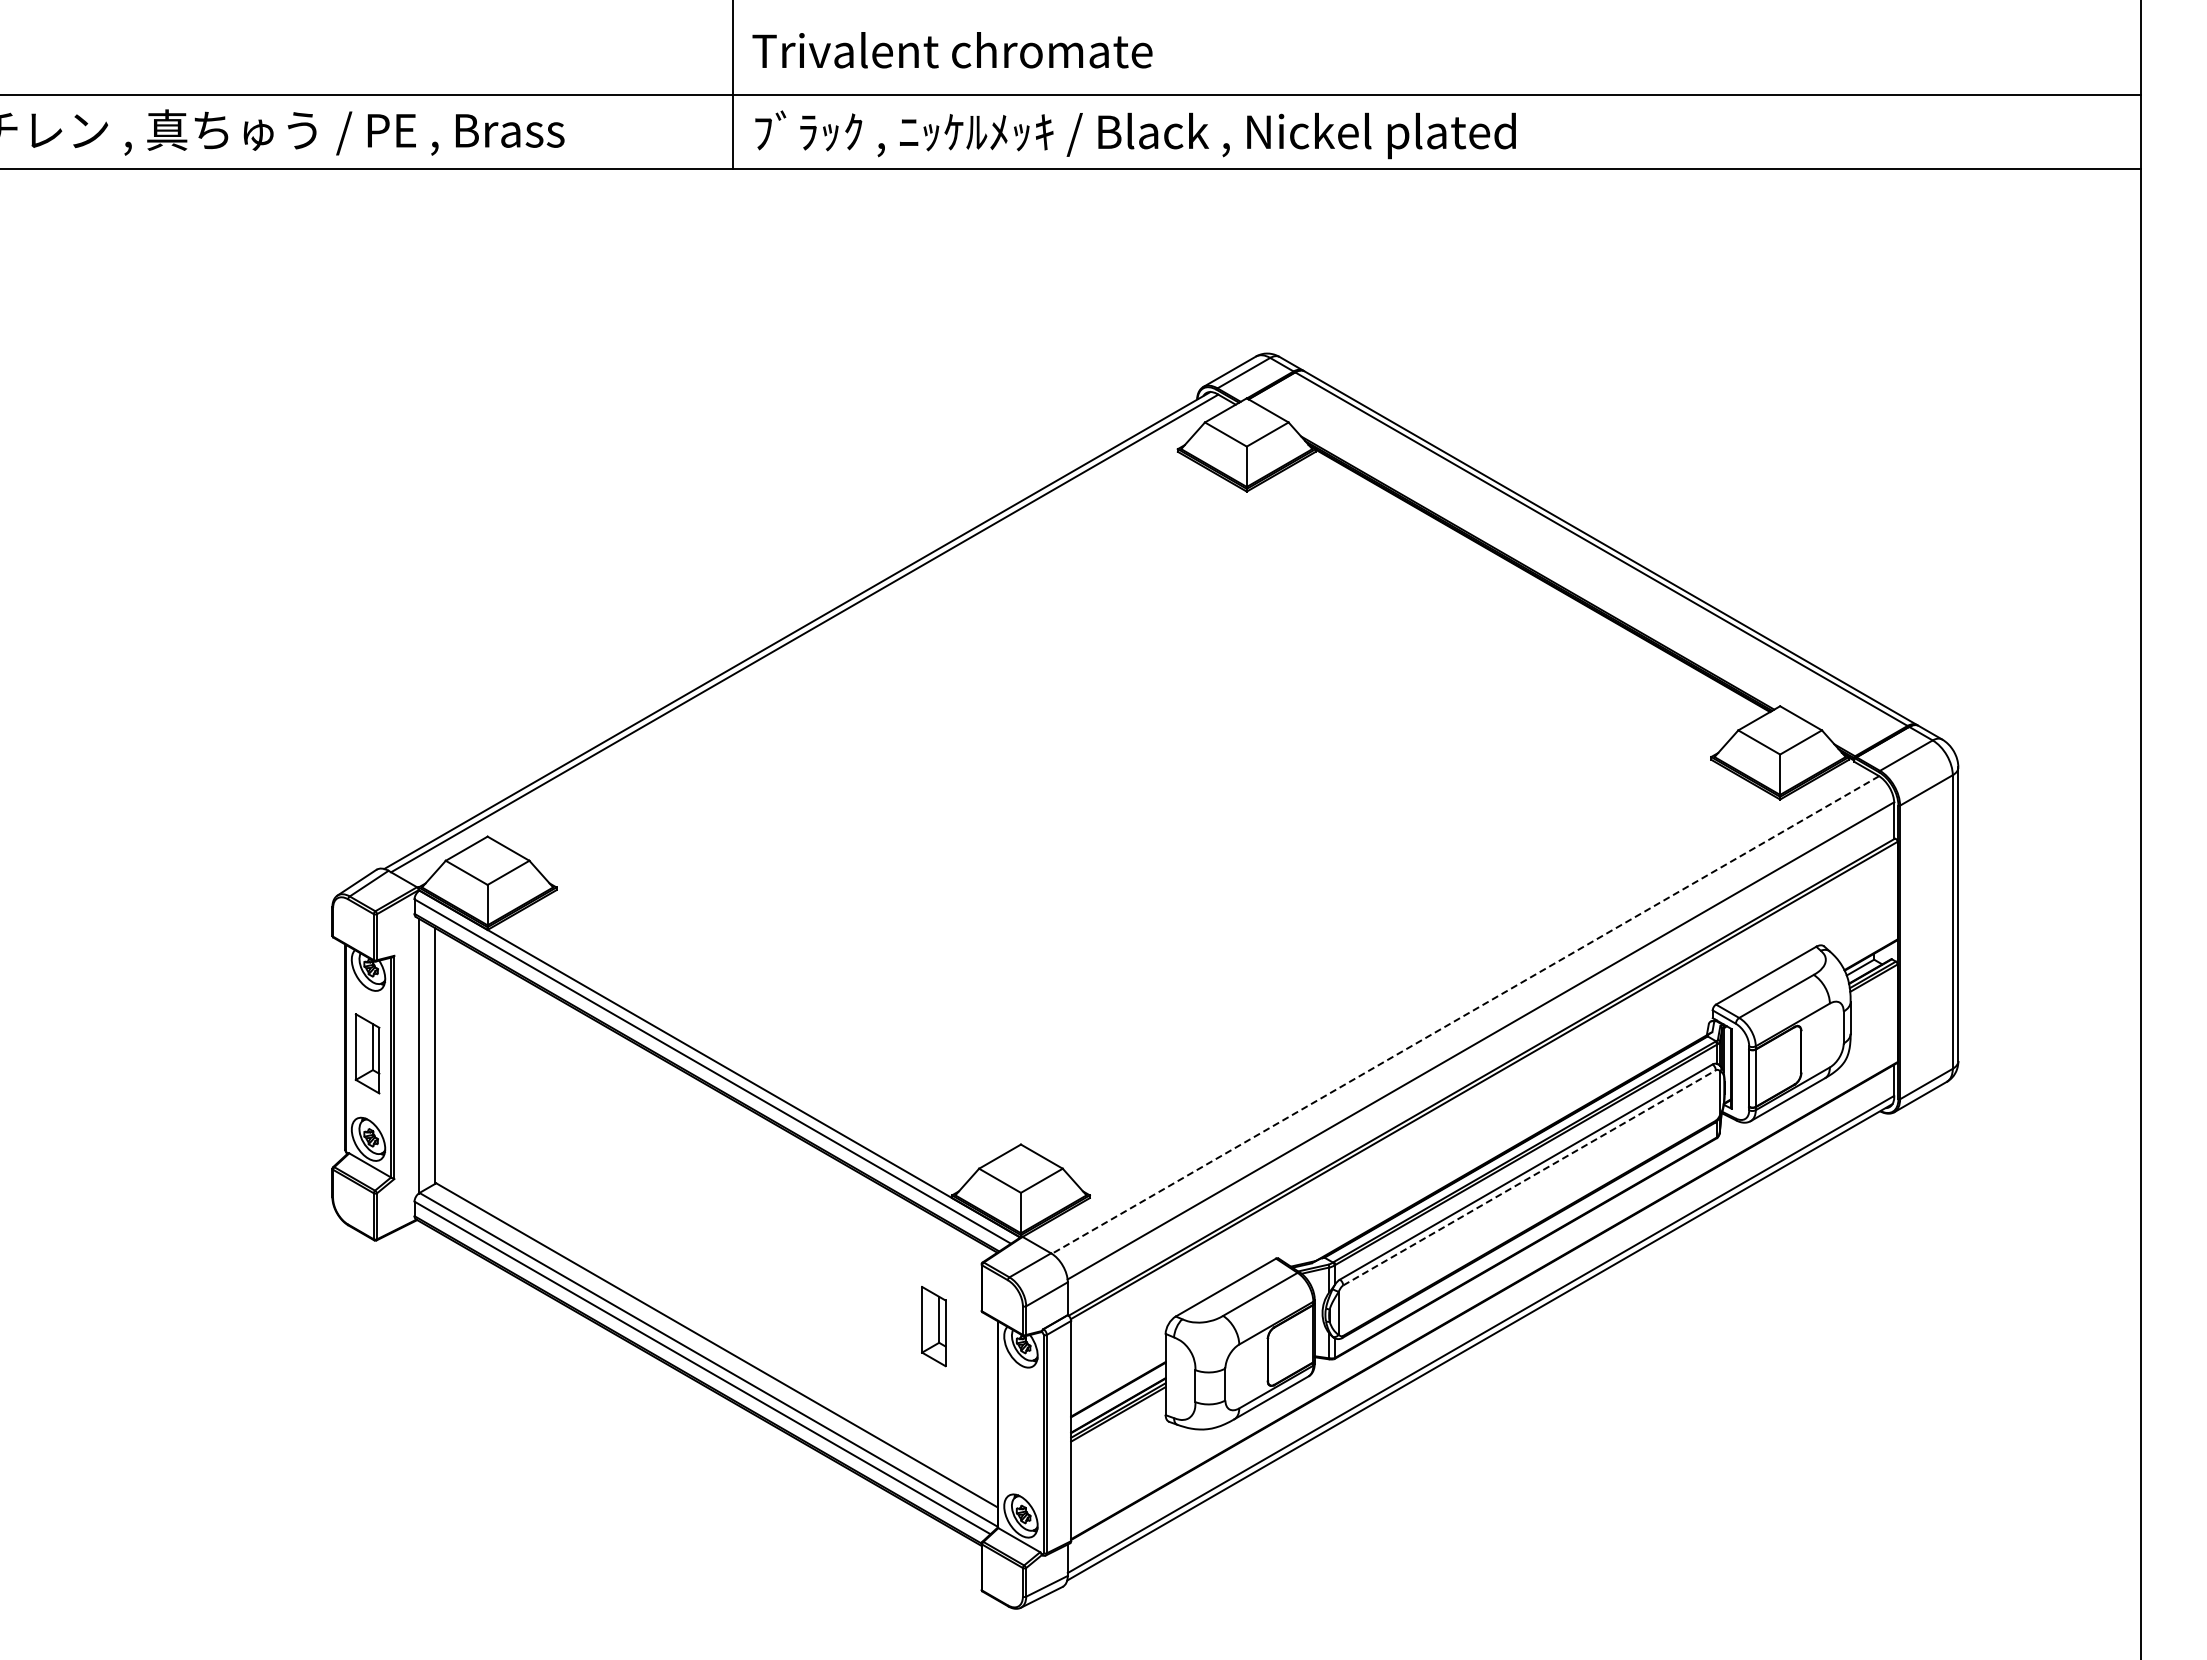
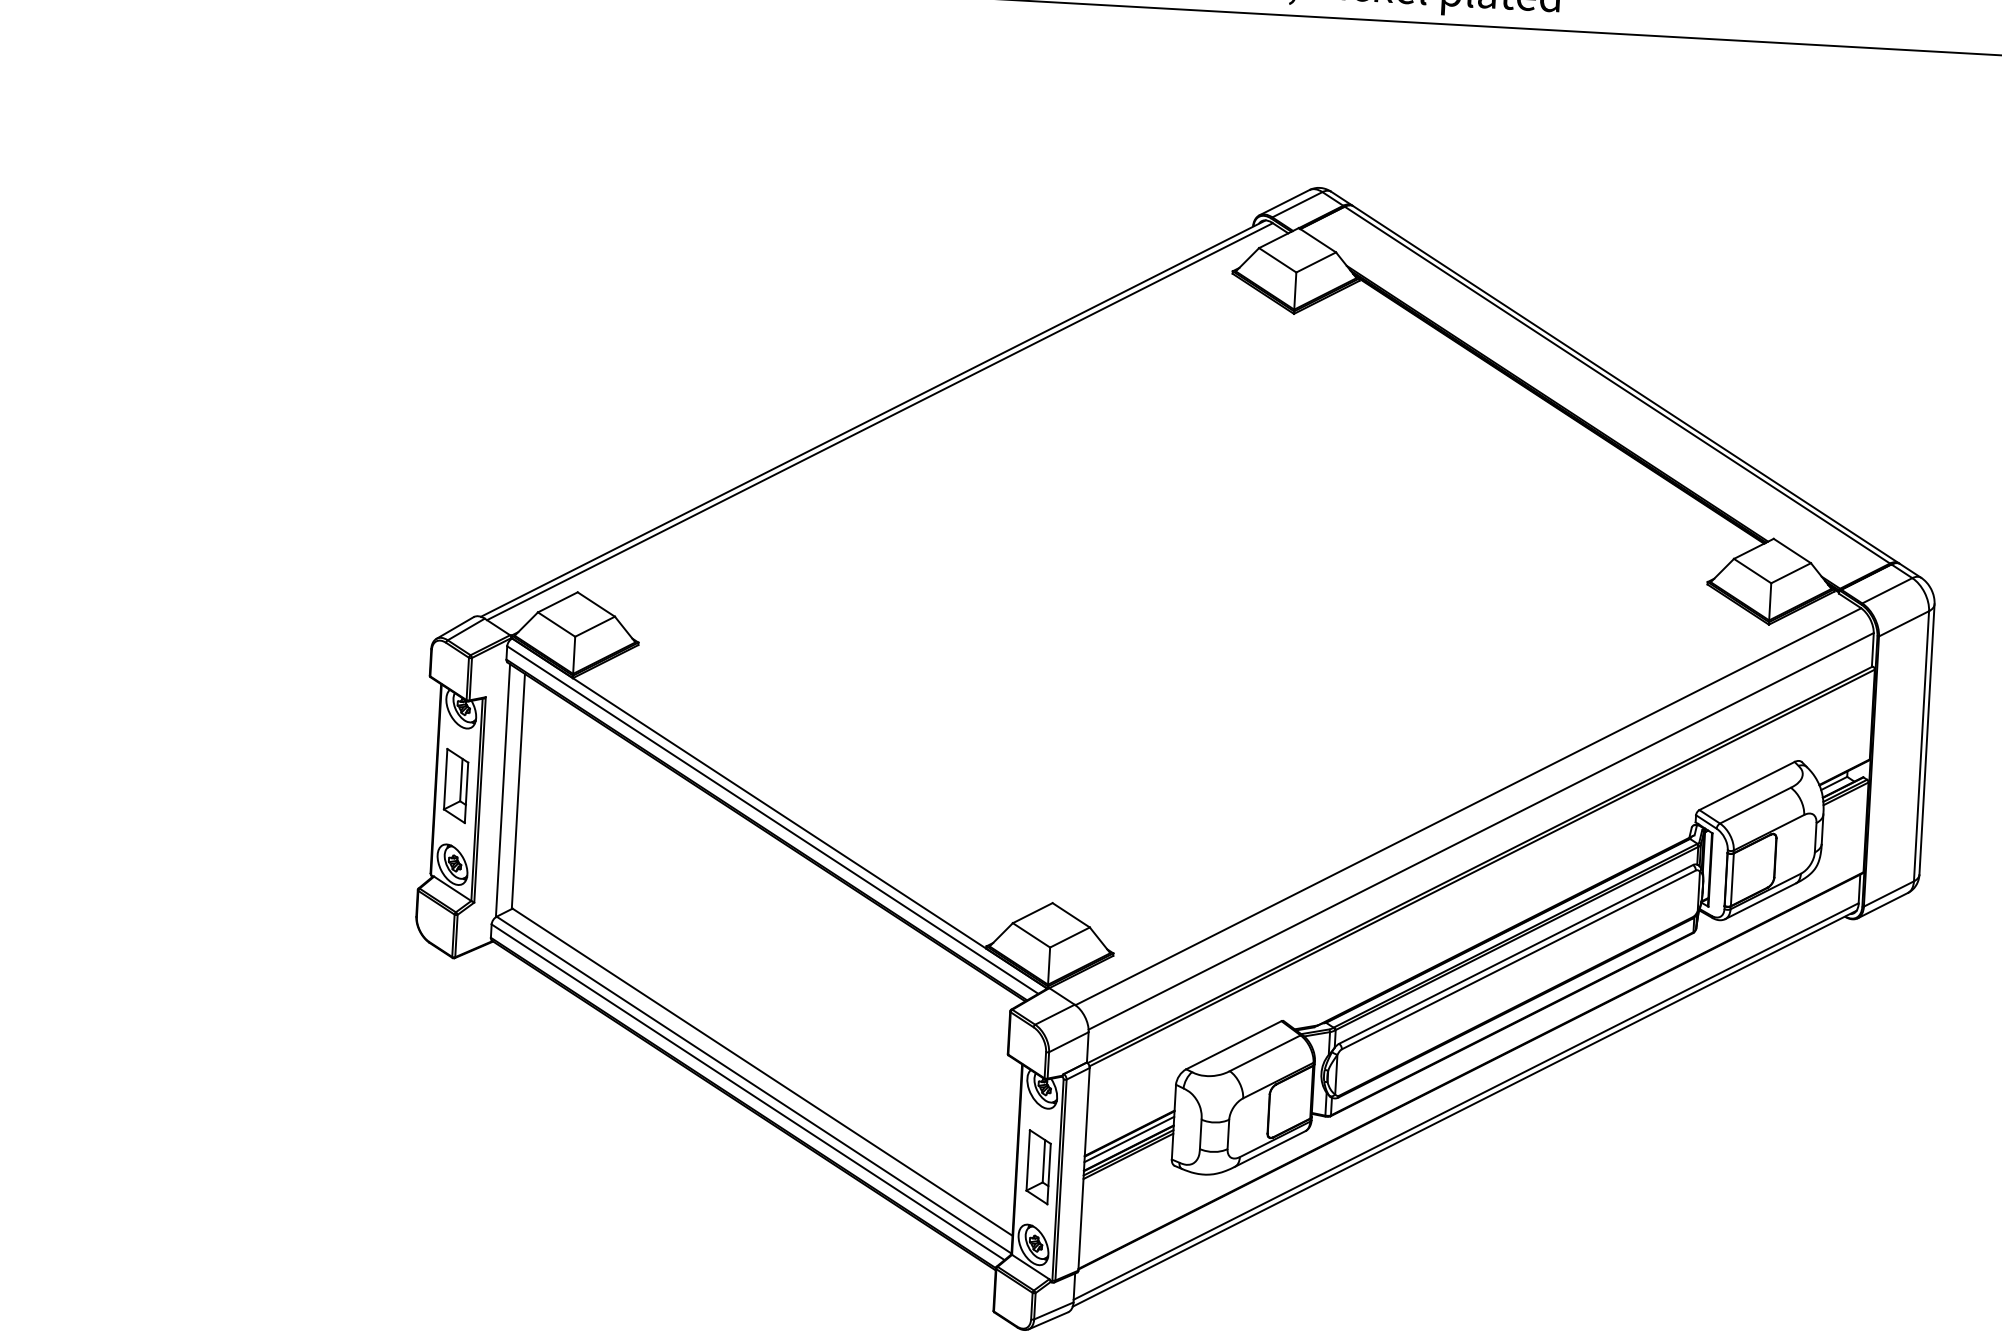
line: (1465, 1015) -> (1468, 807), dashed -> solid
line: (1529, 1177) -> (1518, 959), dashed -> solid
part: (933, 1326) -> (1038, 1167), moved
line: (1118, 1395) -> (1129, 1139), added

